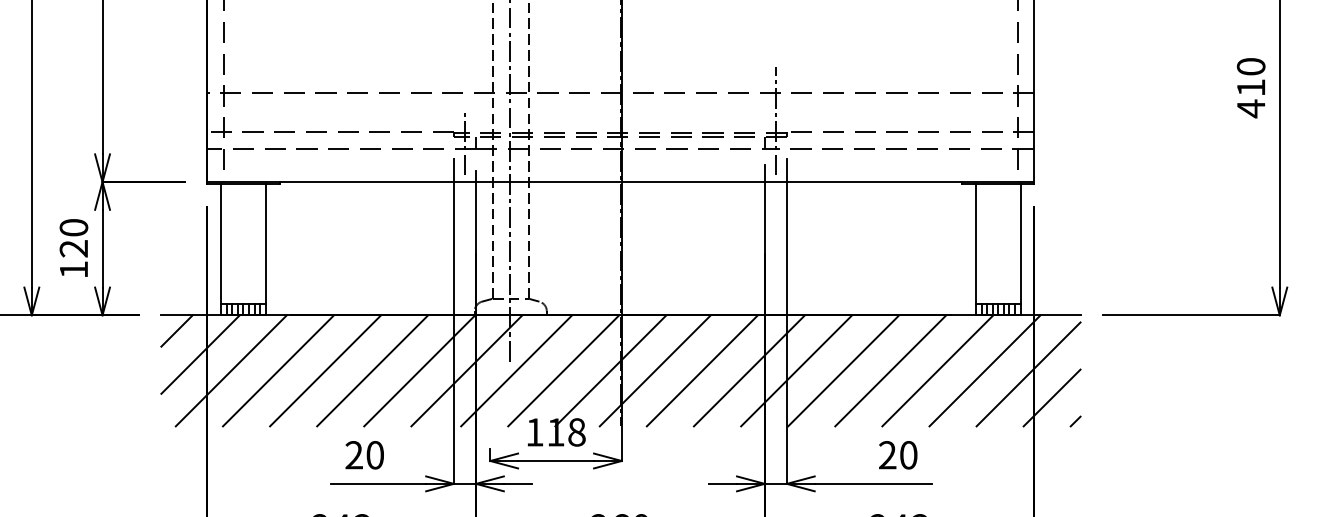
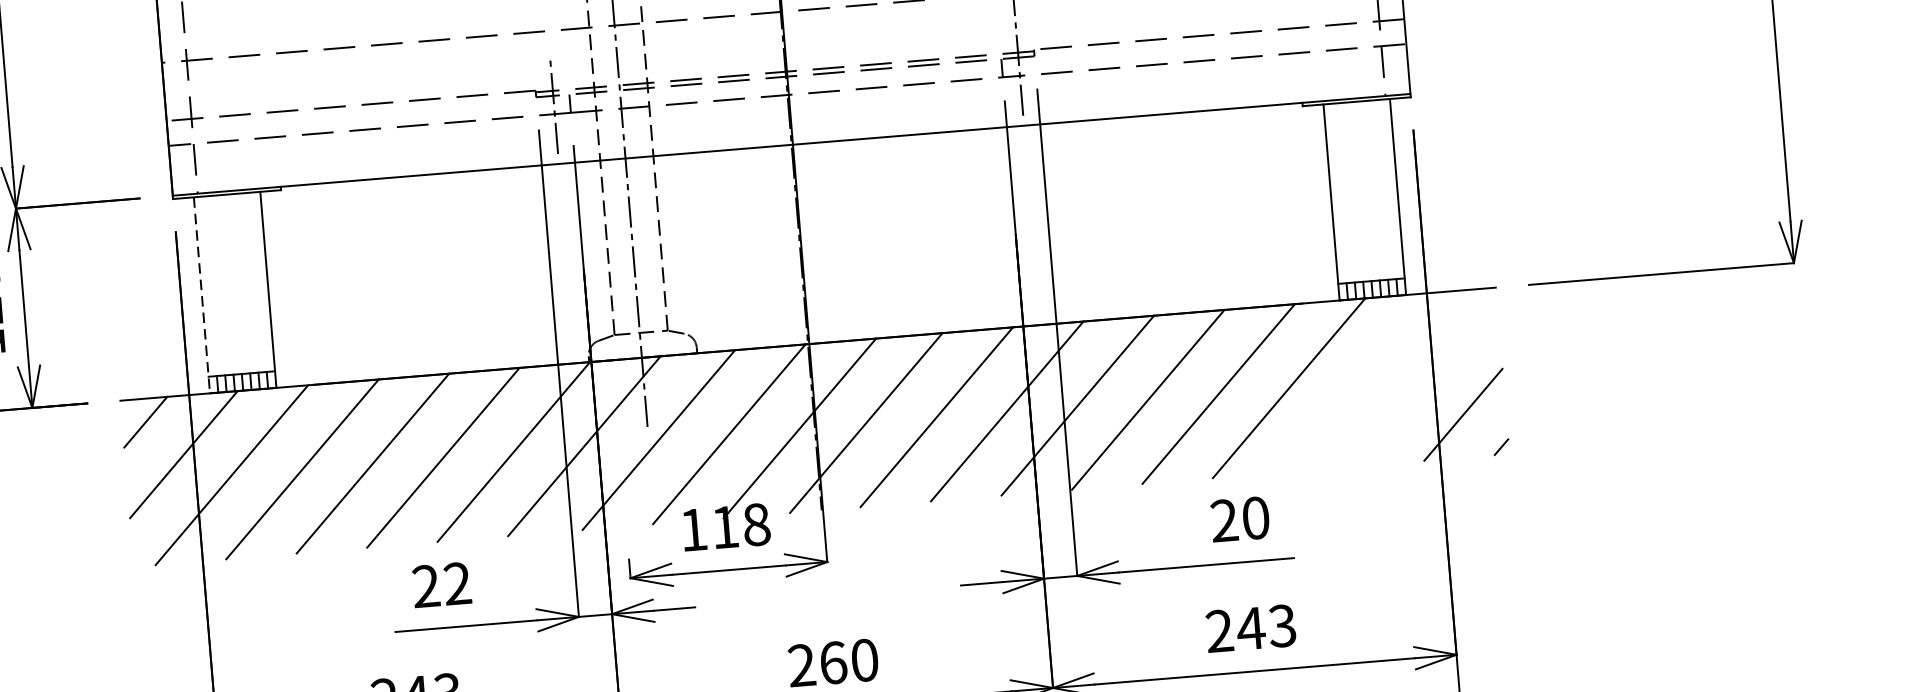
line: (221, 249) -> (202, 294), solid -> dashed
line: (984, 370) -> (1358, 382), removed
line: (1028, 374) -> (1425, 382), removed
text: (374, 455) -> (456, 584), 20 -> 22

